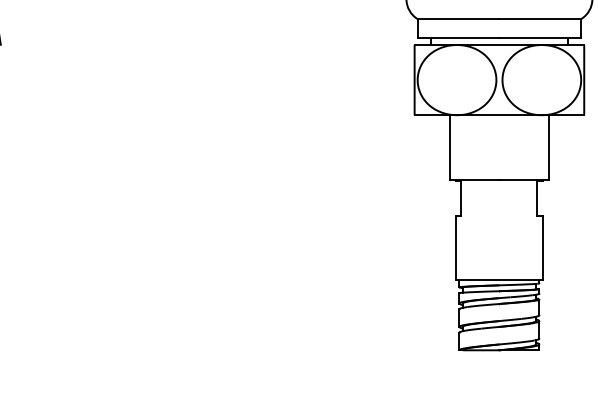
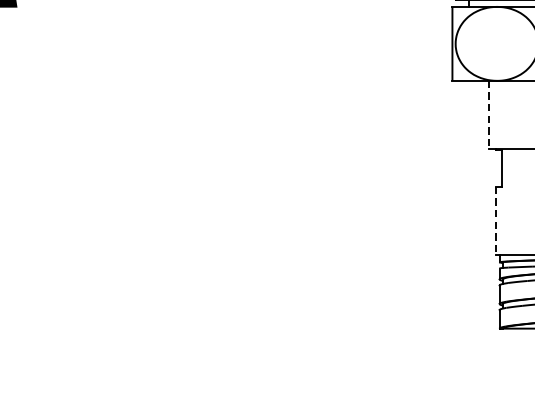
line: (449, 147) -> (489, 114), solid -> dashed
line: (455, 248) -> (495, 221), solid -> dashed

